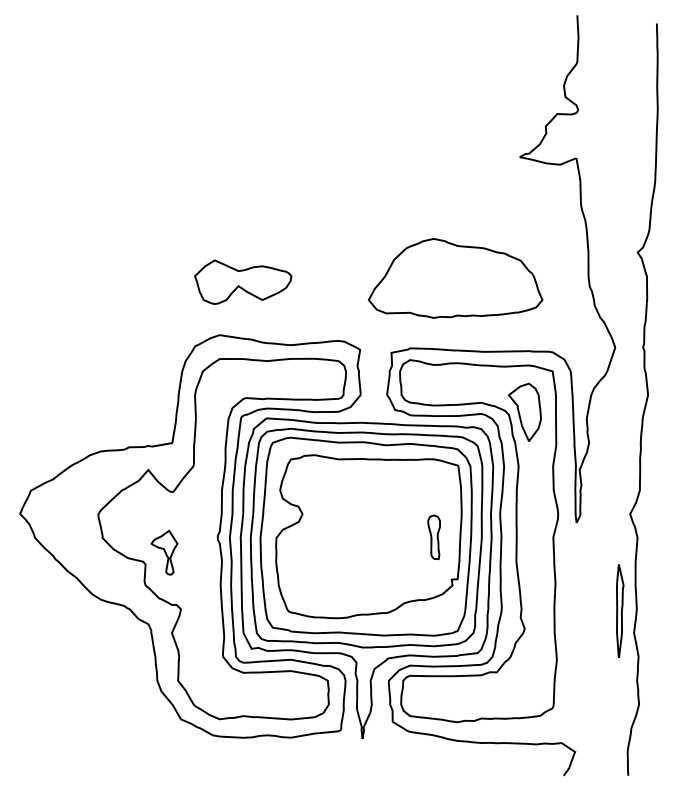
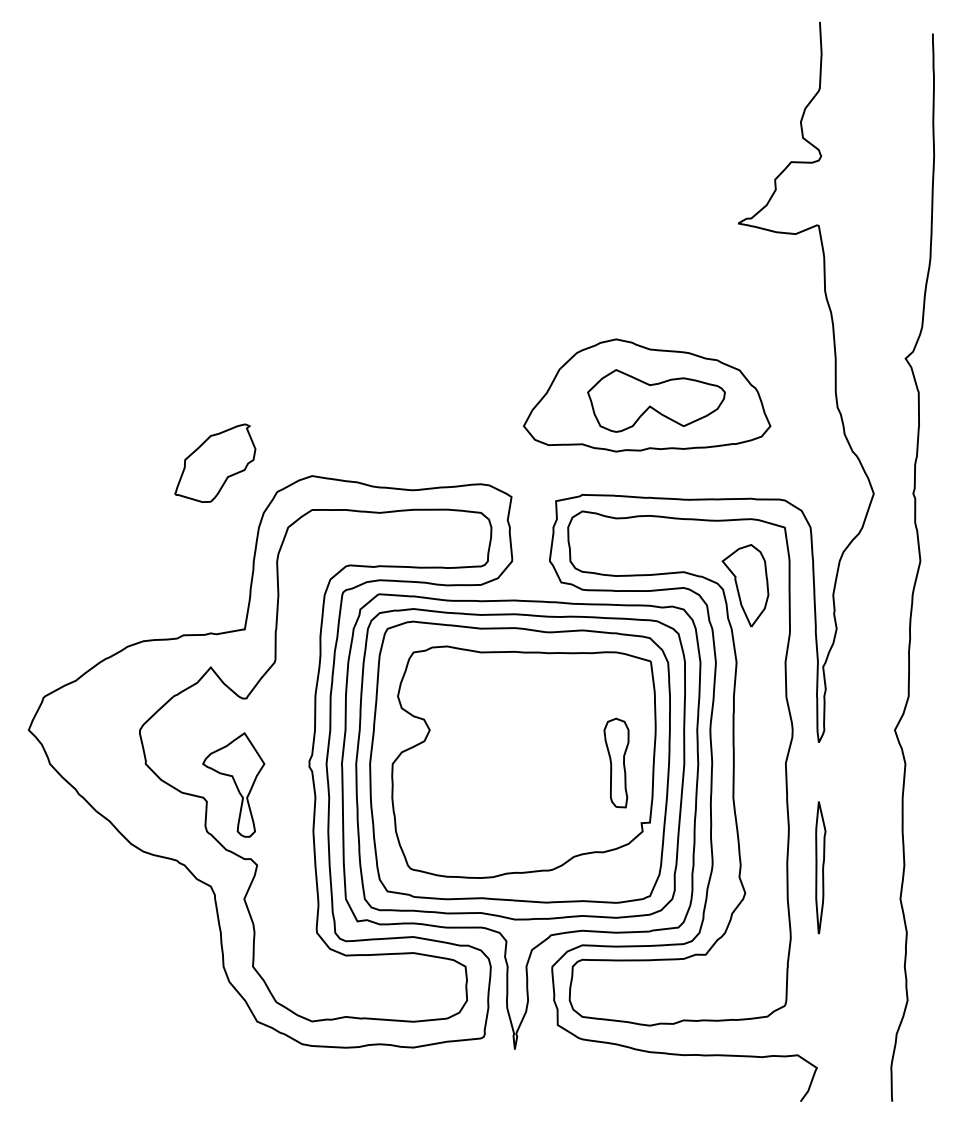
part: (243, 281) -> (656, 400), moved
part: (151, 325) -> (215, 462), added
part: (434, 536) -> (616, 762), size x1.43
part: (164, 552) -> (233, 784), size x1.67
part: (620, 610) -> (820, 867), moved

